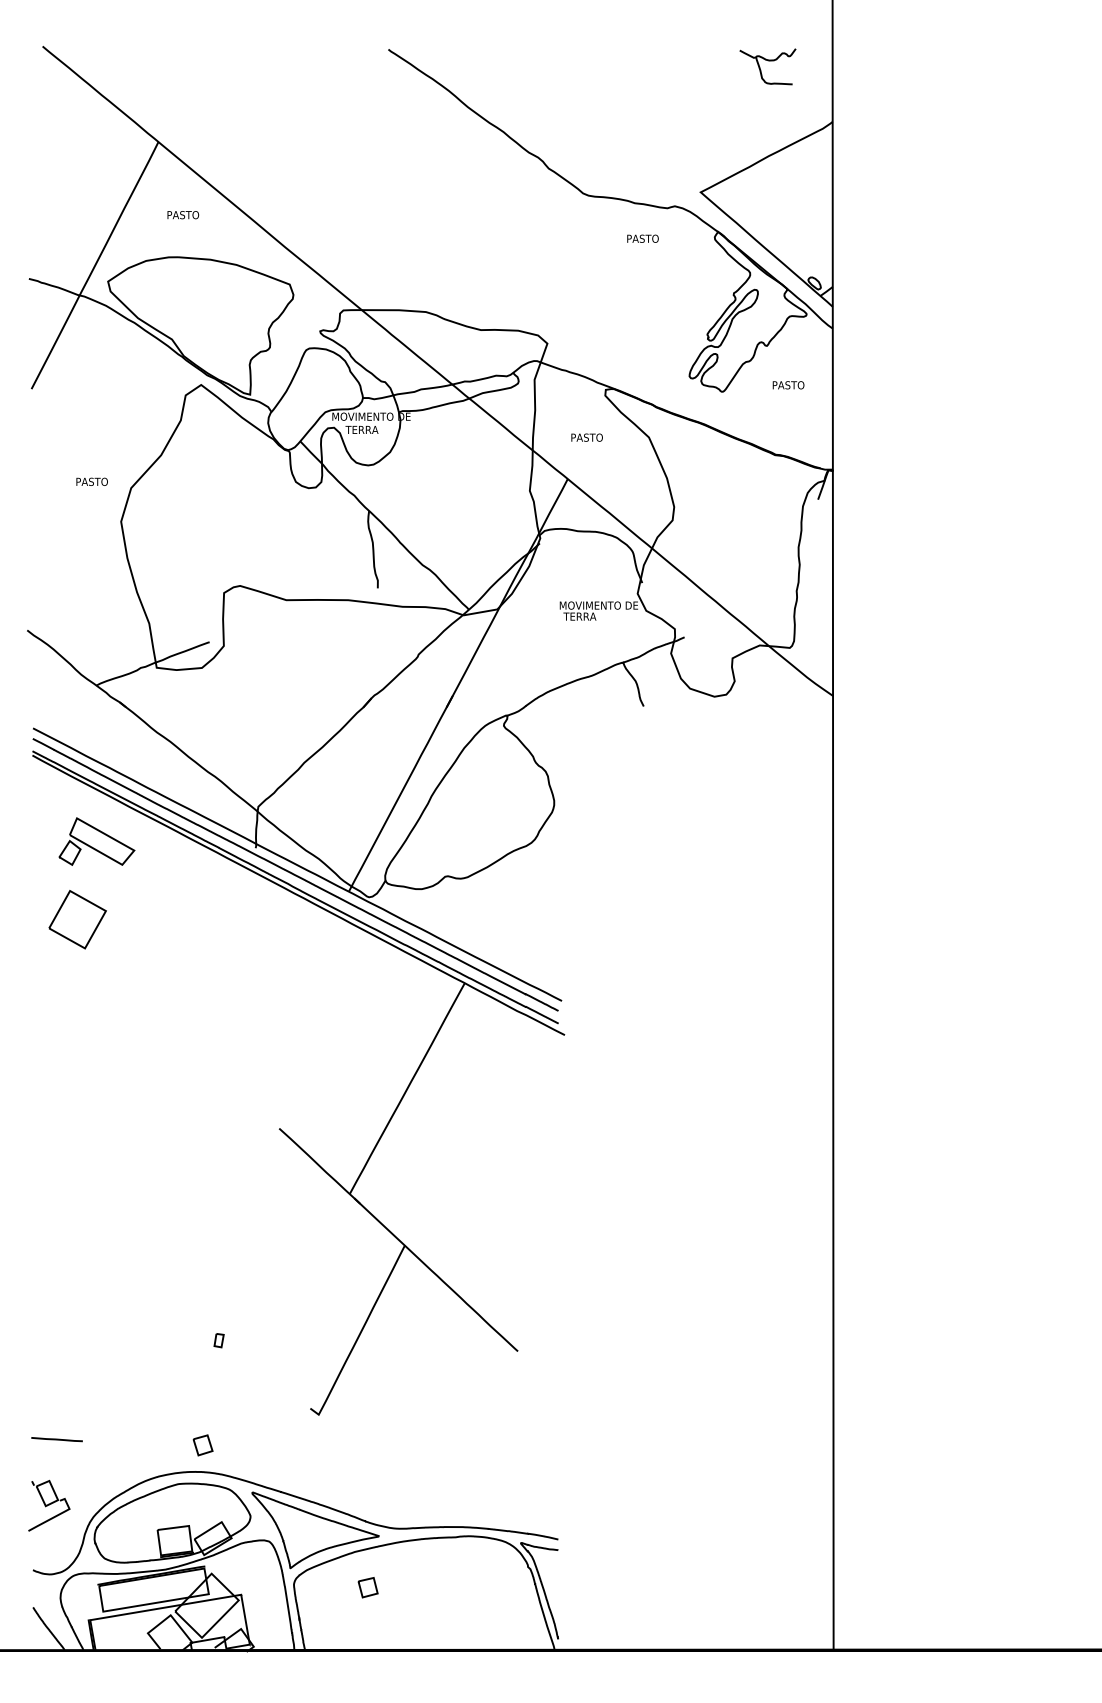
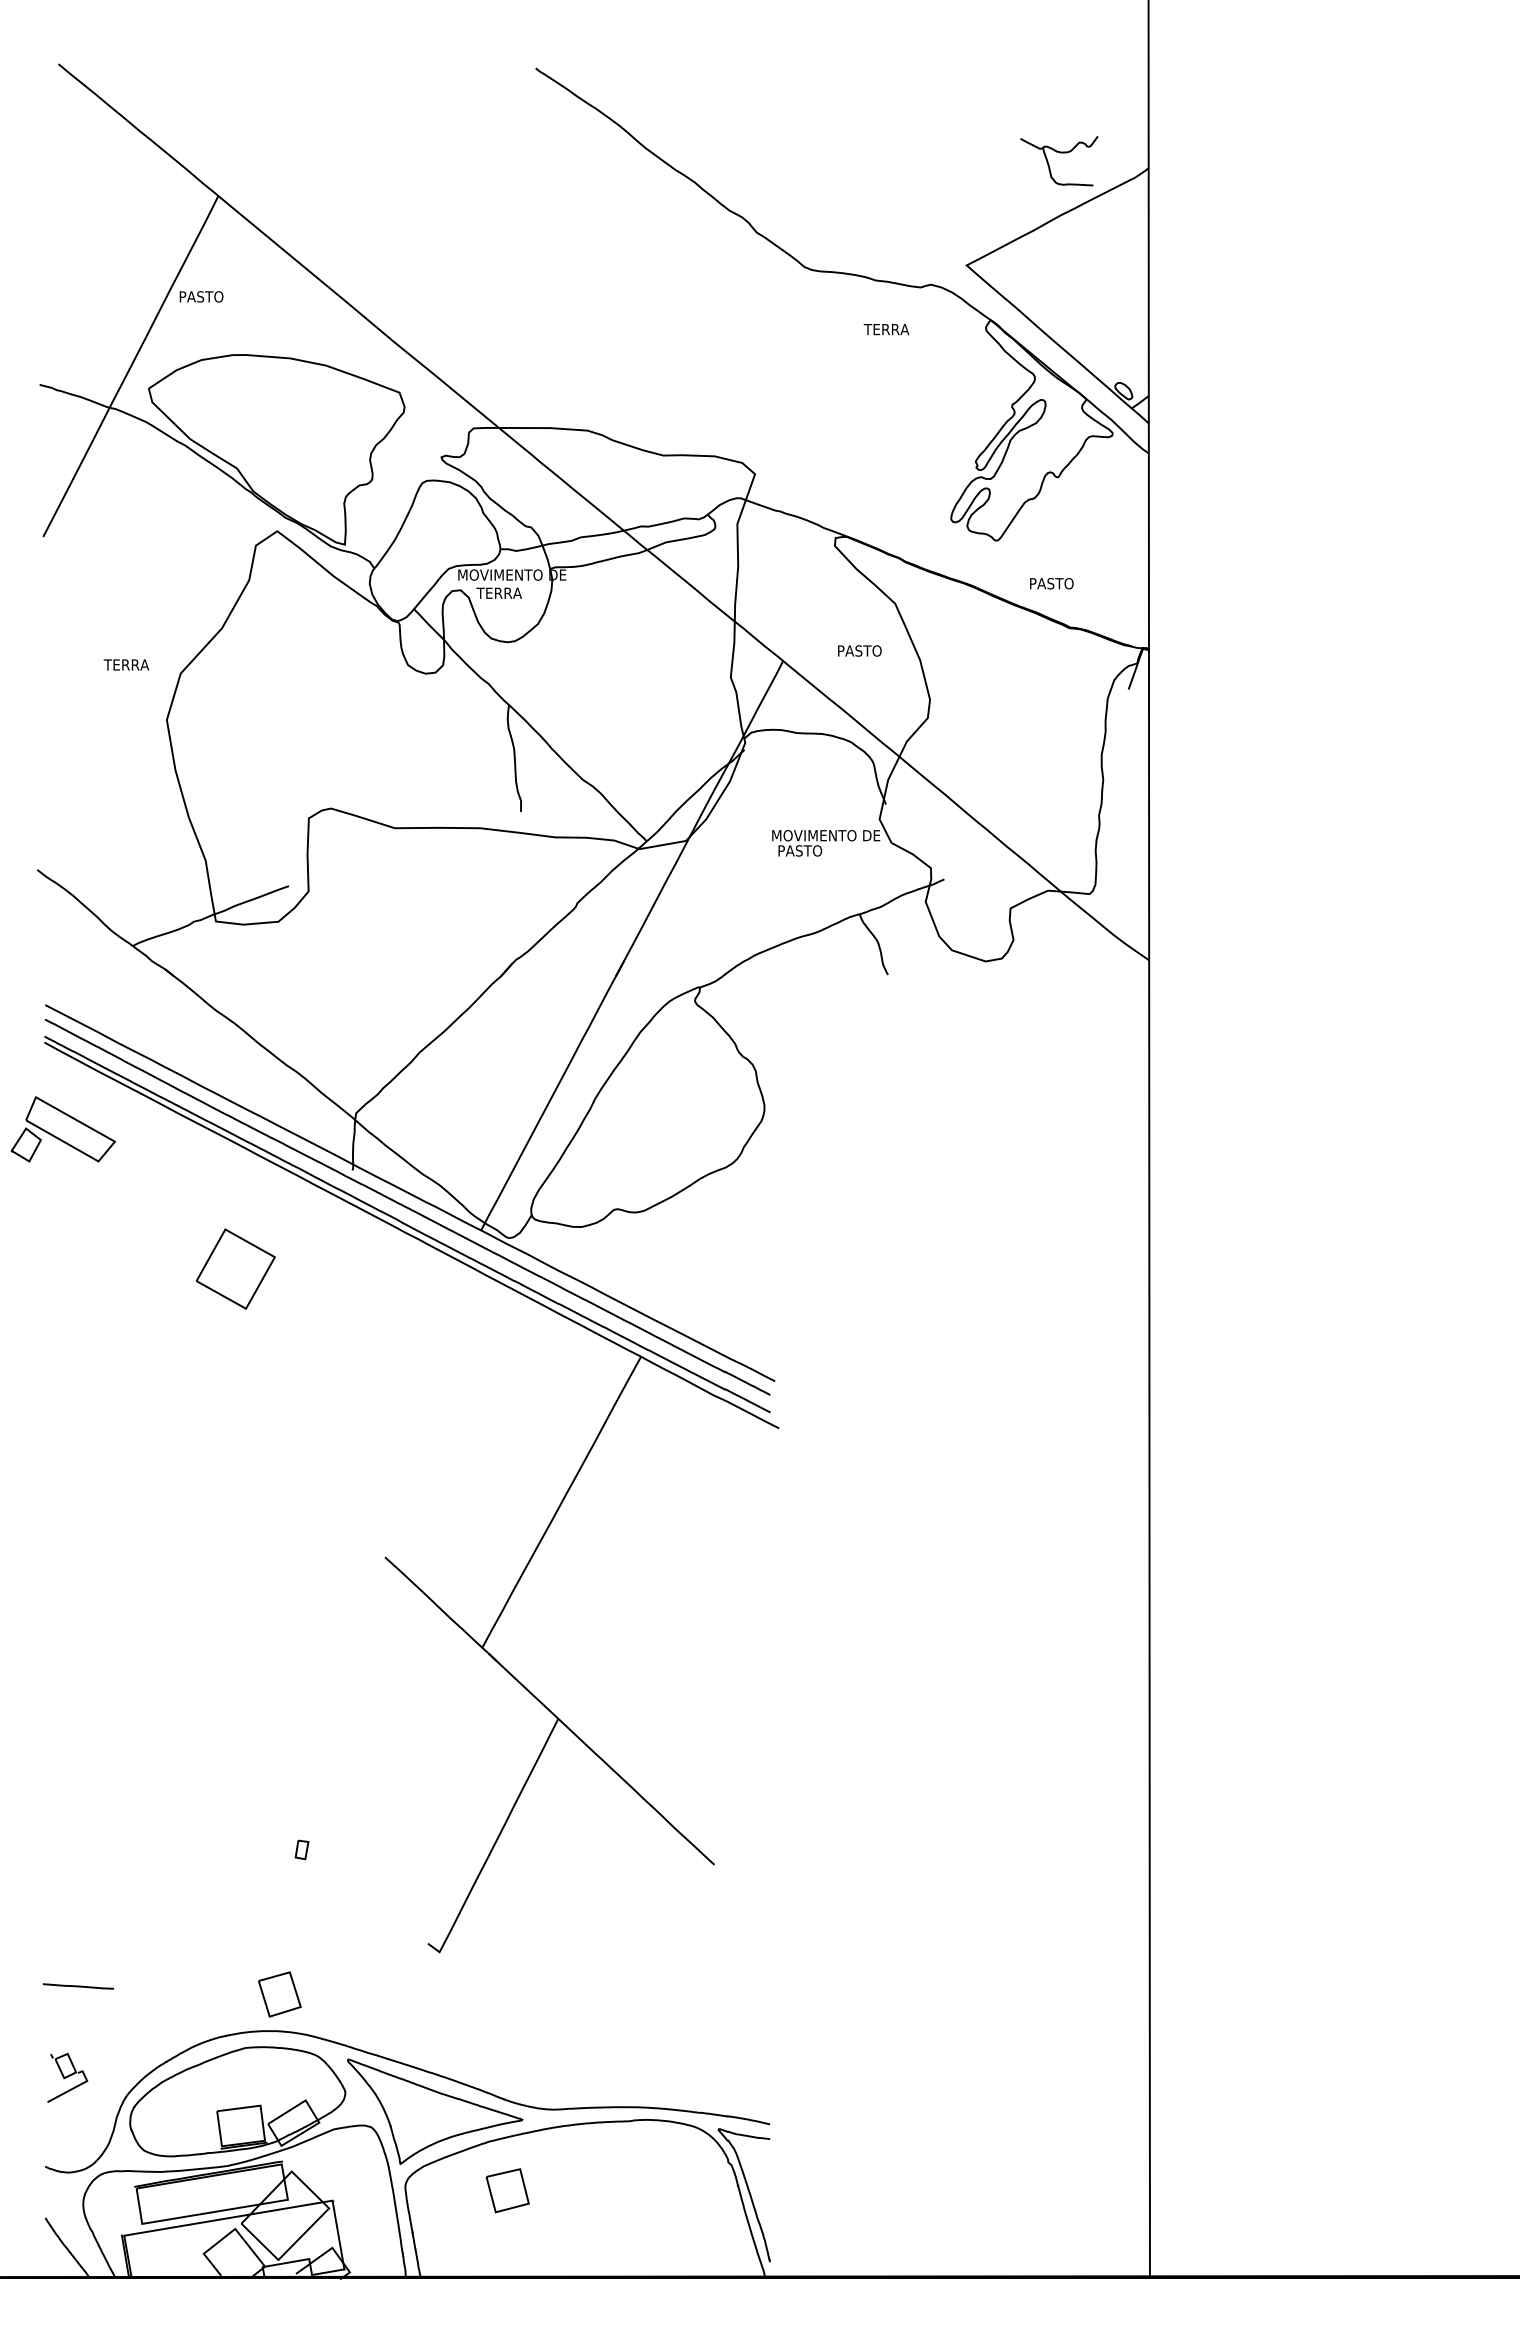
part: (768, 61) -> (1059, 153), moved
text: (183, 214) -> (201, 296), moved
text: (642, 238) -> (886, 329), PASTO -> TERRA
text: (788, 385) -> (1051, 583), moved
text: (586, 437) -> (859, 650), moved
text: (91, 481) -> (126, 664), PASTO -> TERRA
text: (579, 616) -> (799, 850), TERRA -> PASTO
part: (96, 841) -> (63, 1129), moved
part: (77, 919) -> (235, 1268), moved
part: (202, 1445) -> (279, 1994), size x1.6
part: (49, 1505) -> (67, 2077), size x0.7
part: (368, 1587) -> (507, 2190), size x1.6

